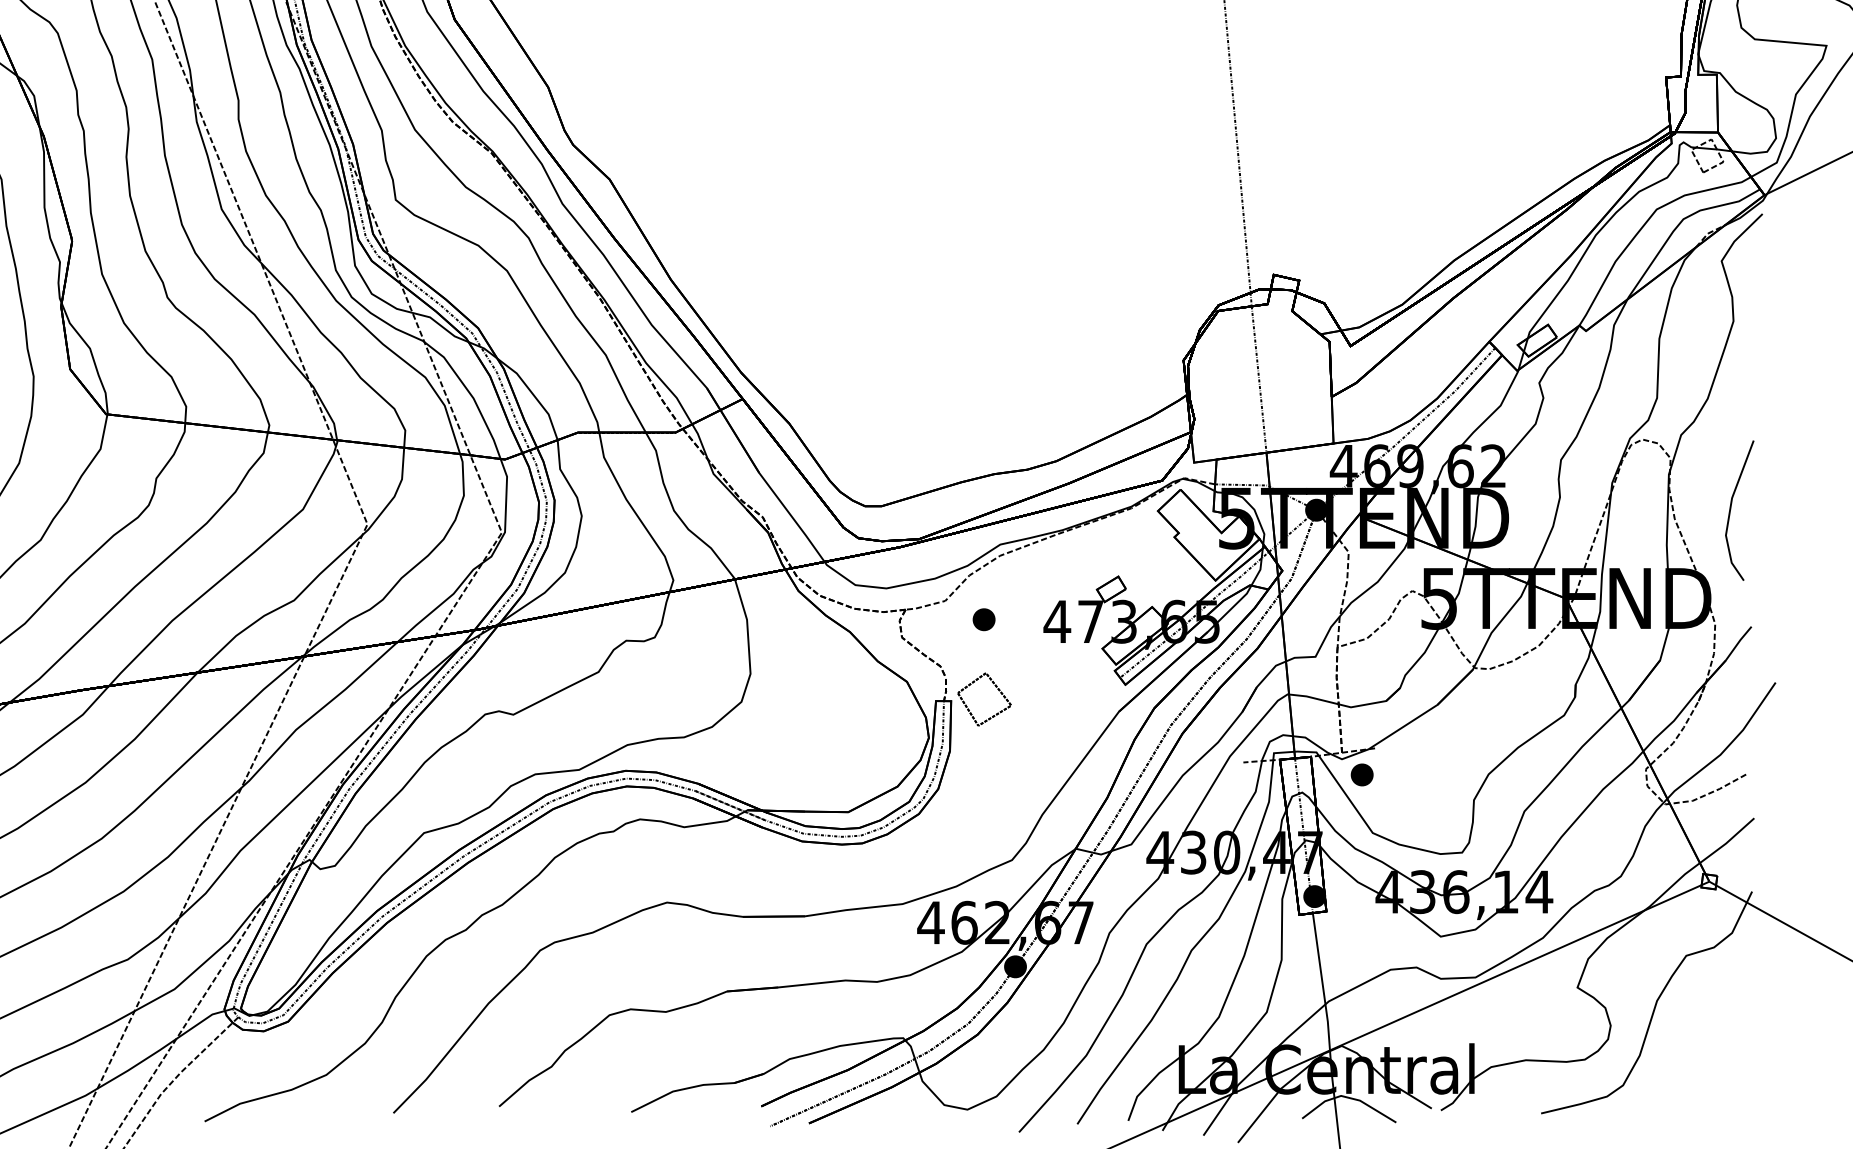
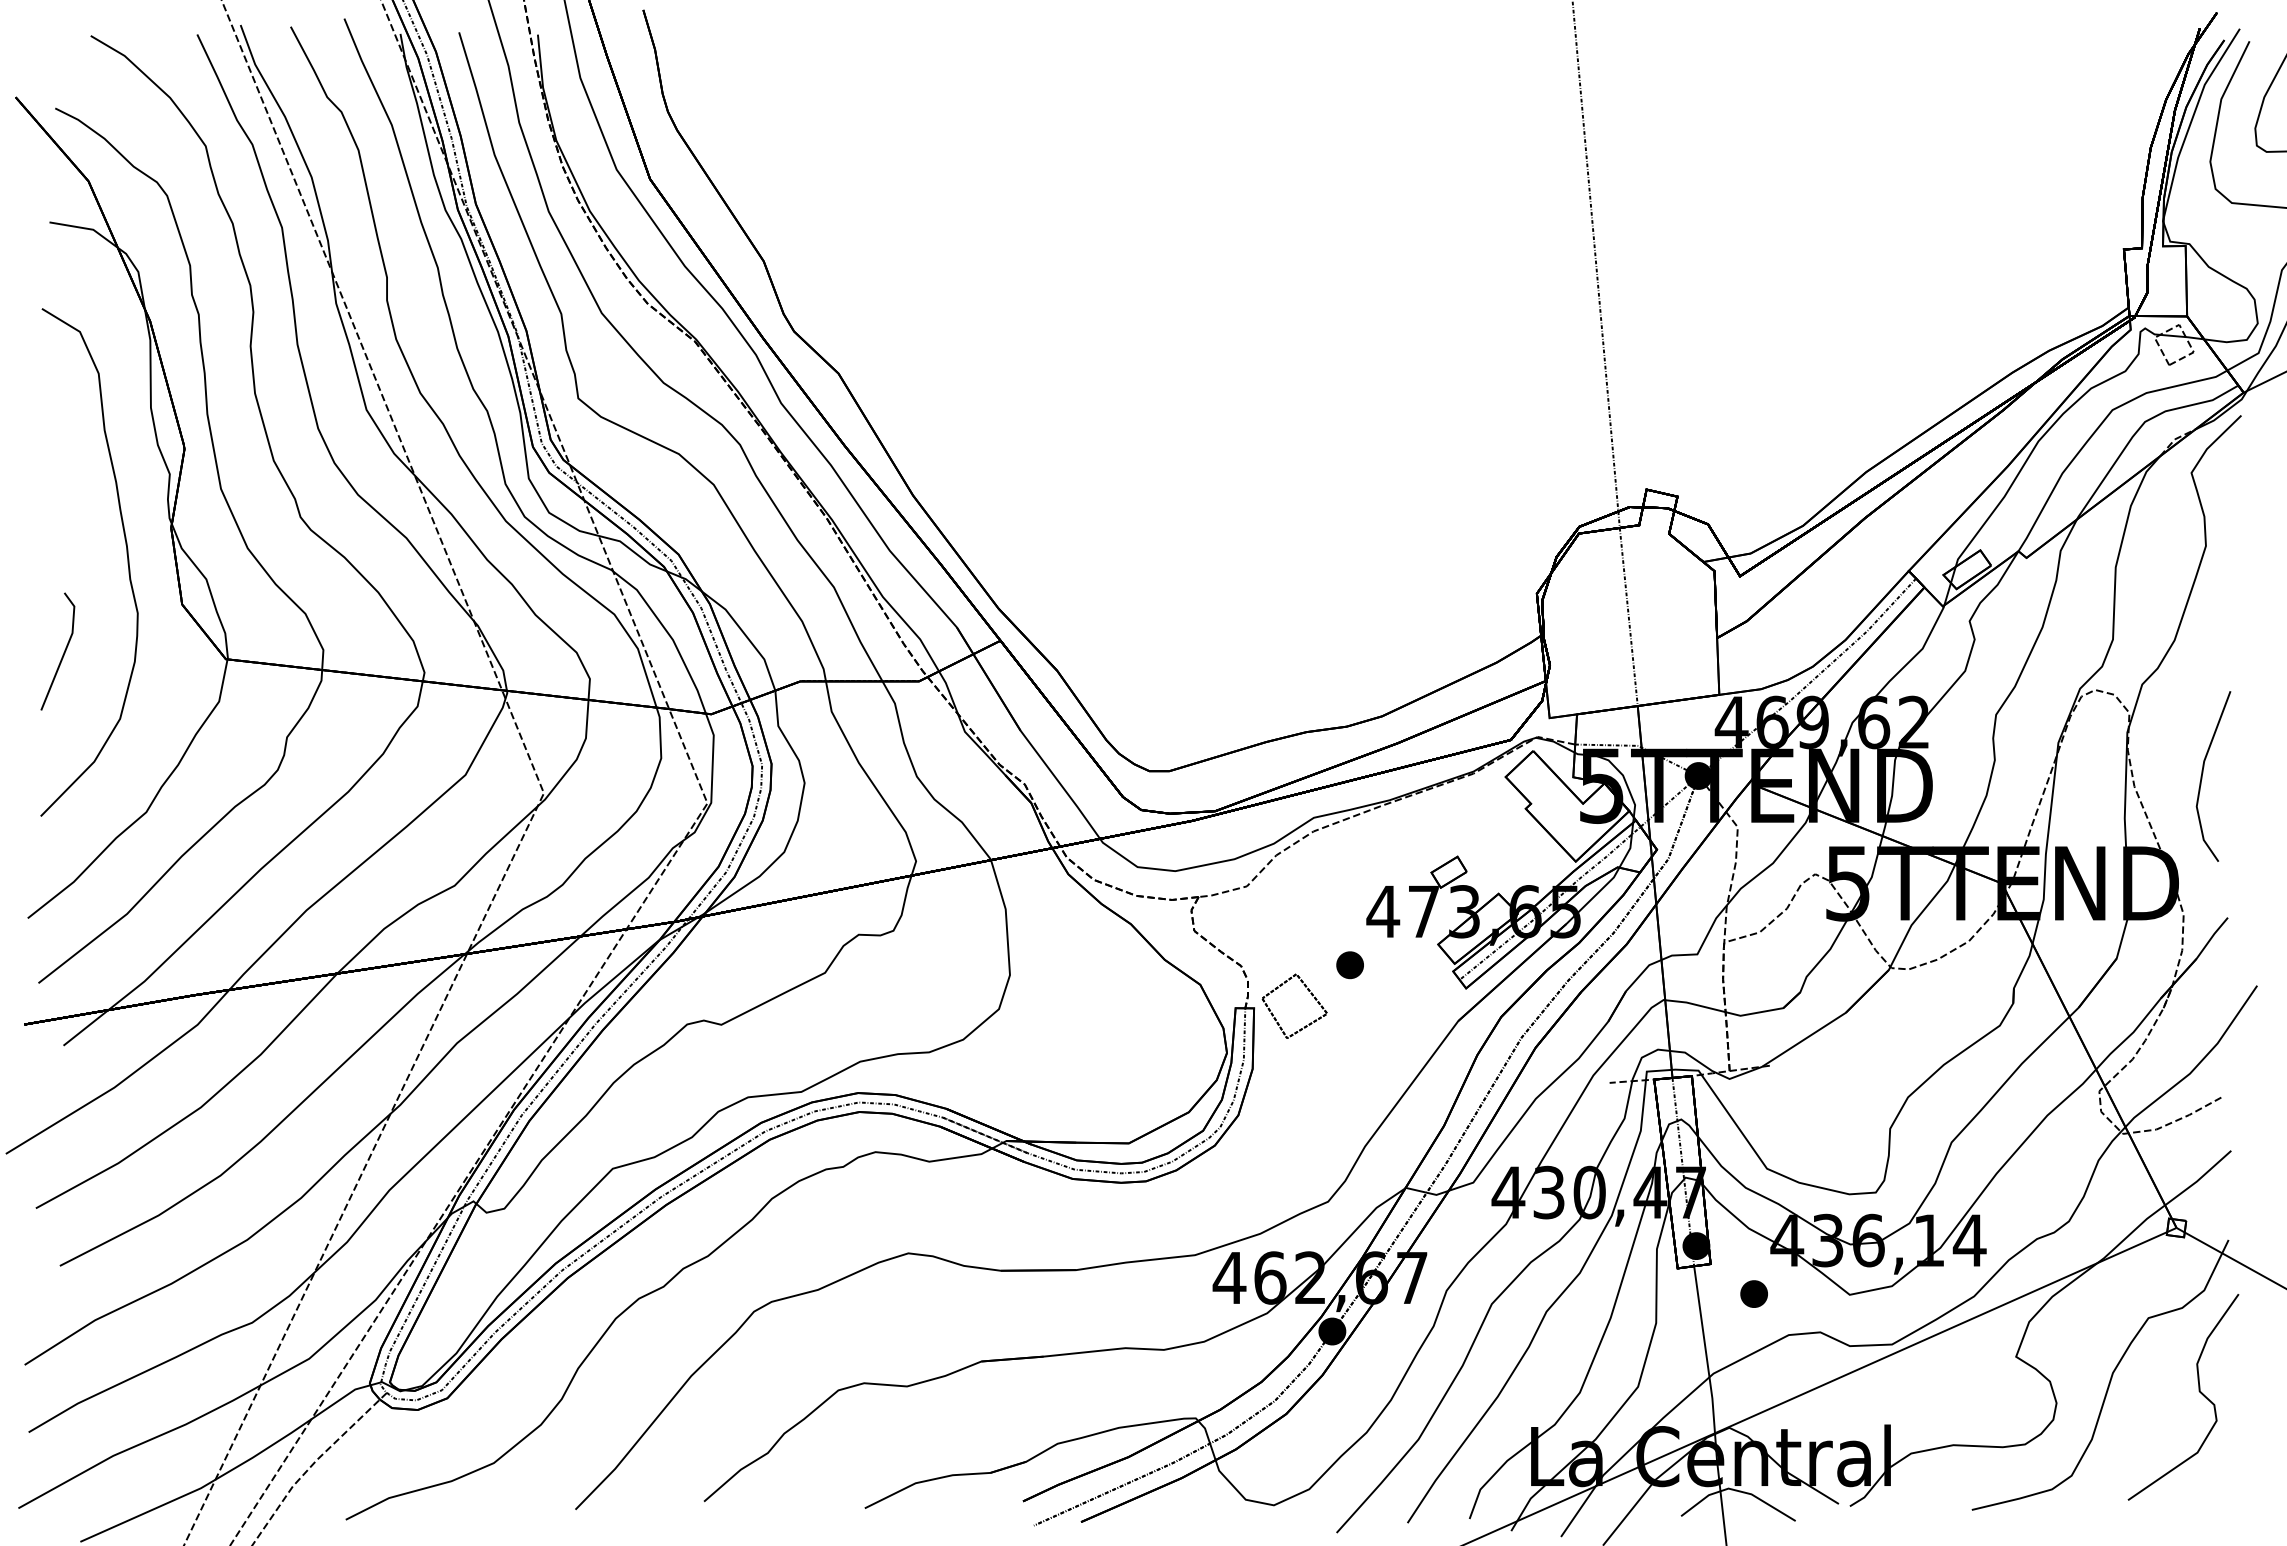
part: (983, 619) -> (1349, 965), moved
part: (1361, 774) -> (1753, 1293), moved
curve: (1727, 1016) -> (2198, 1391), added

